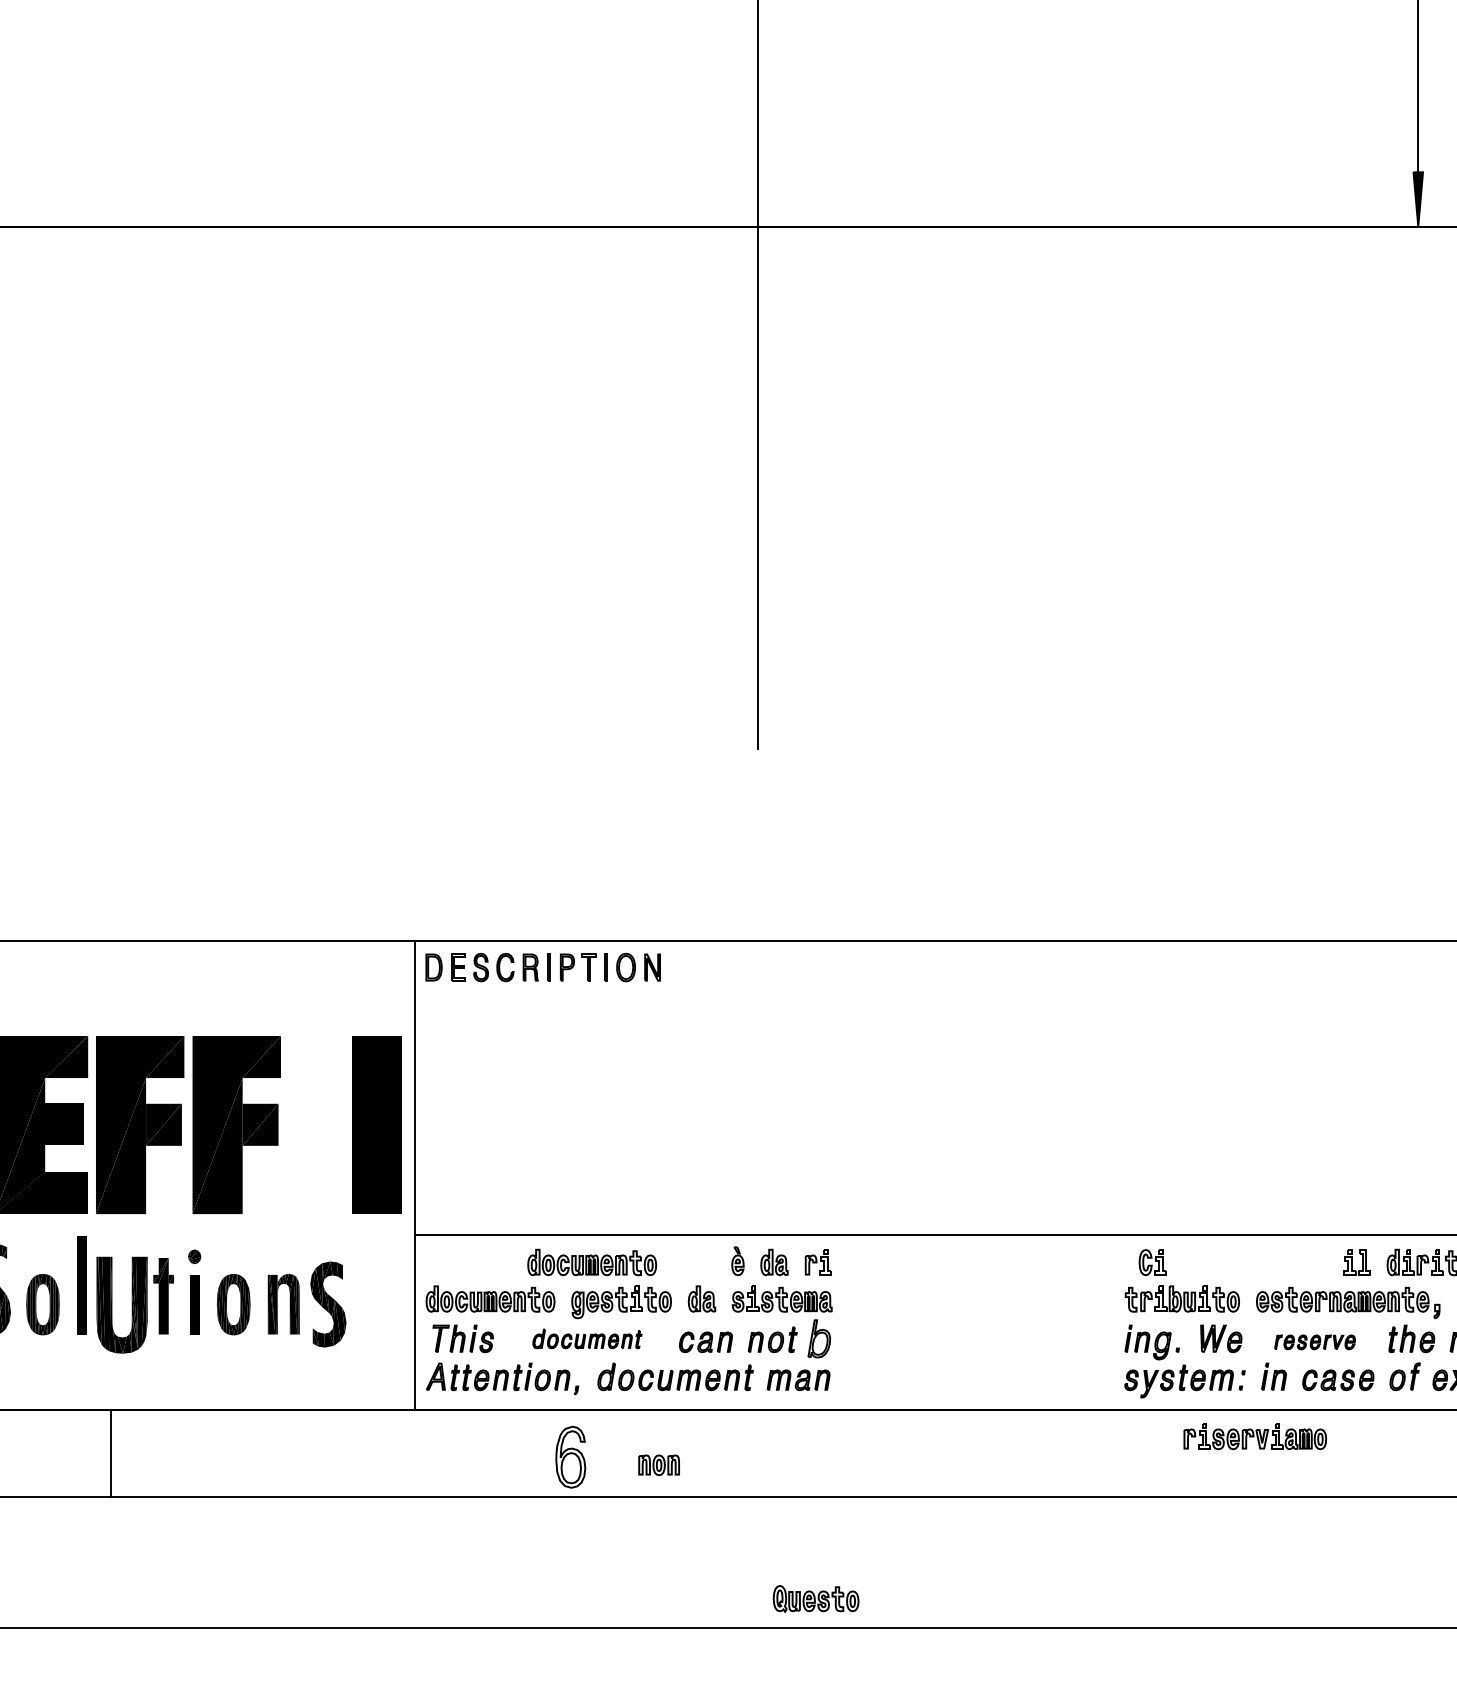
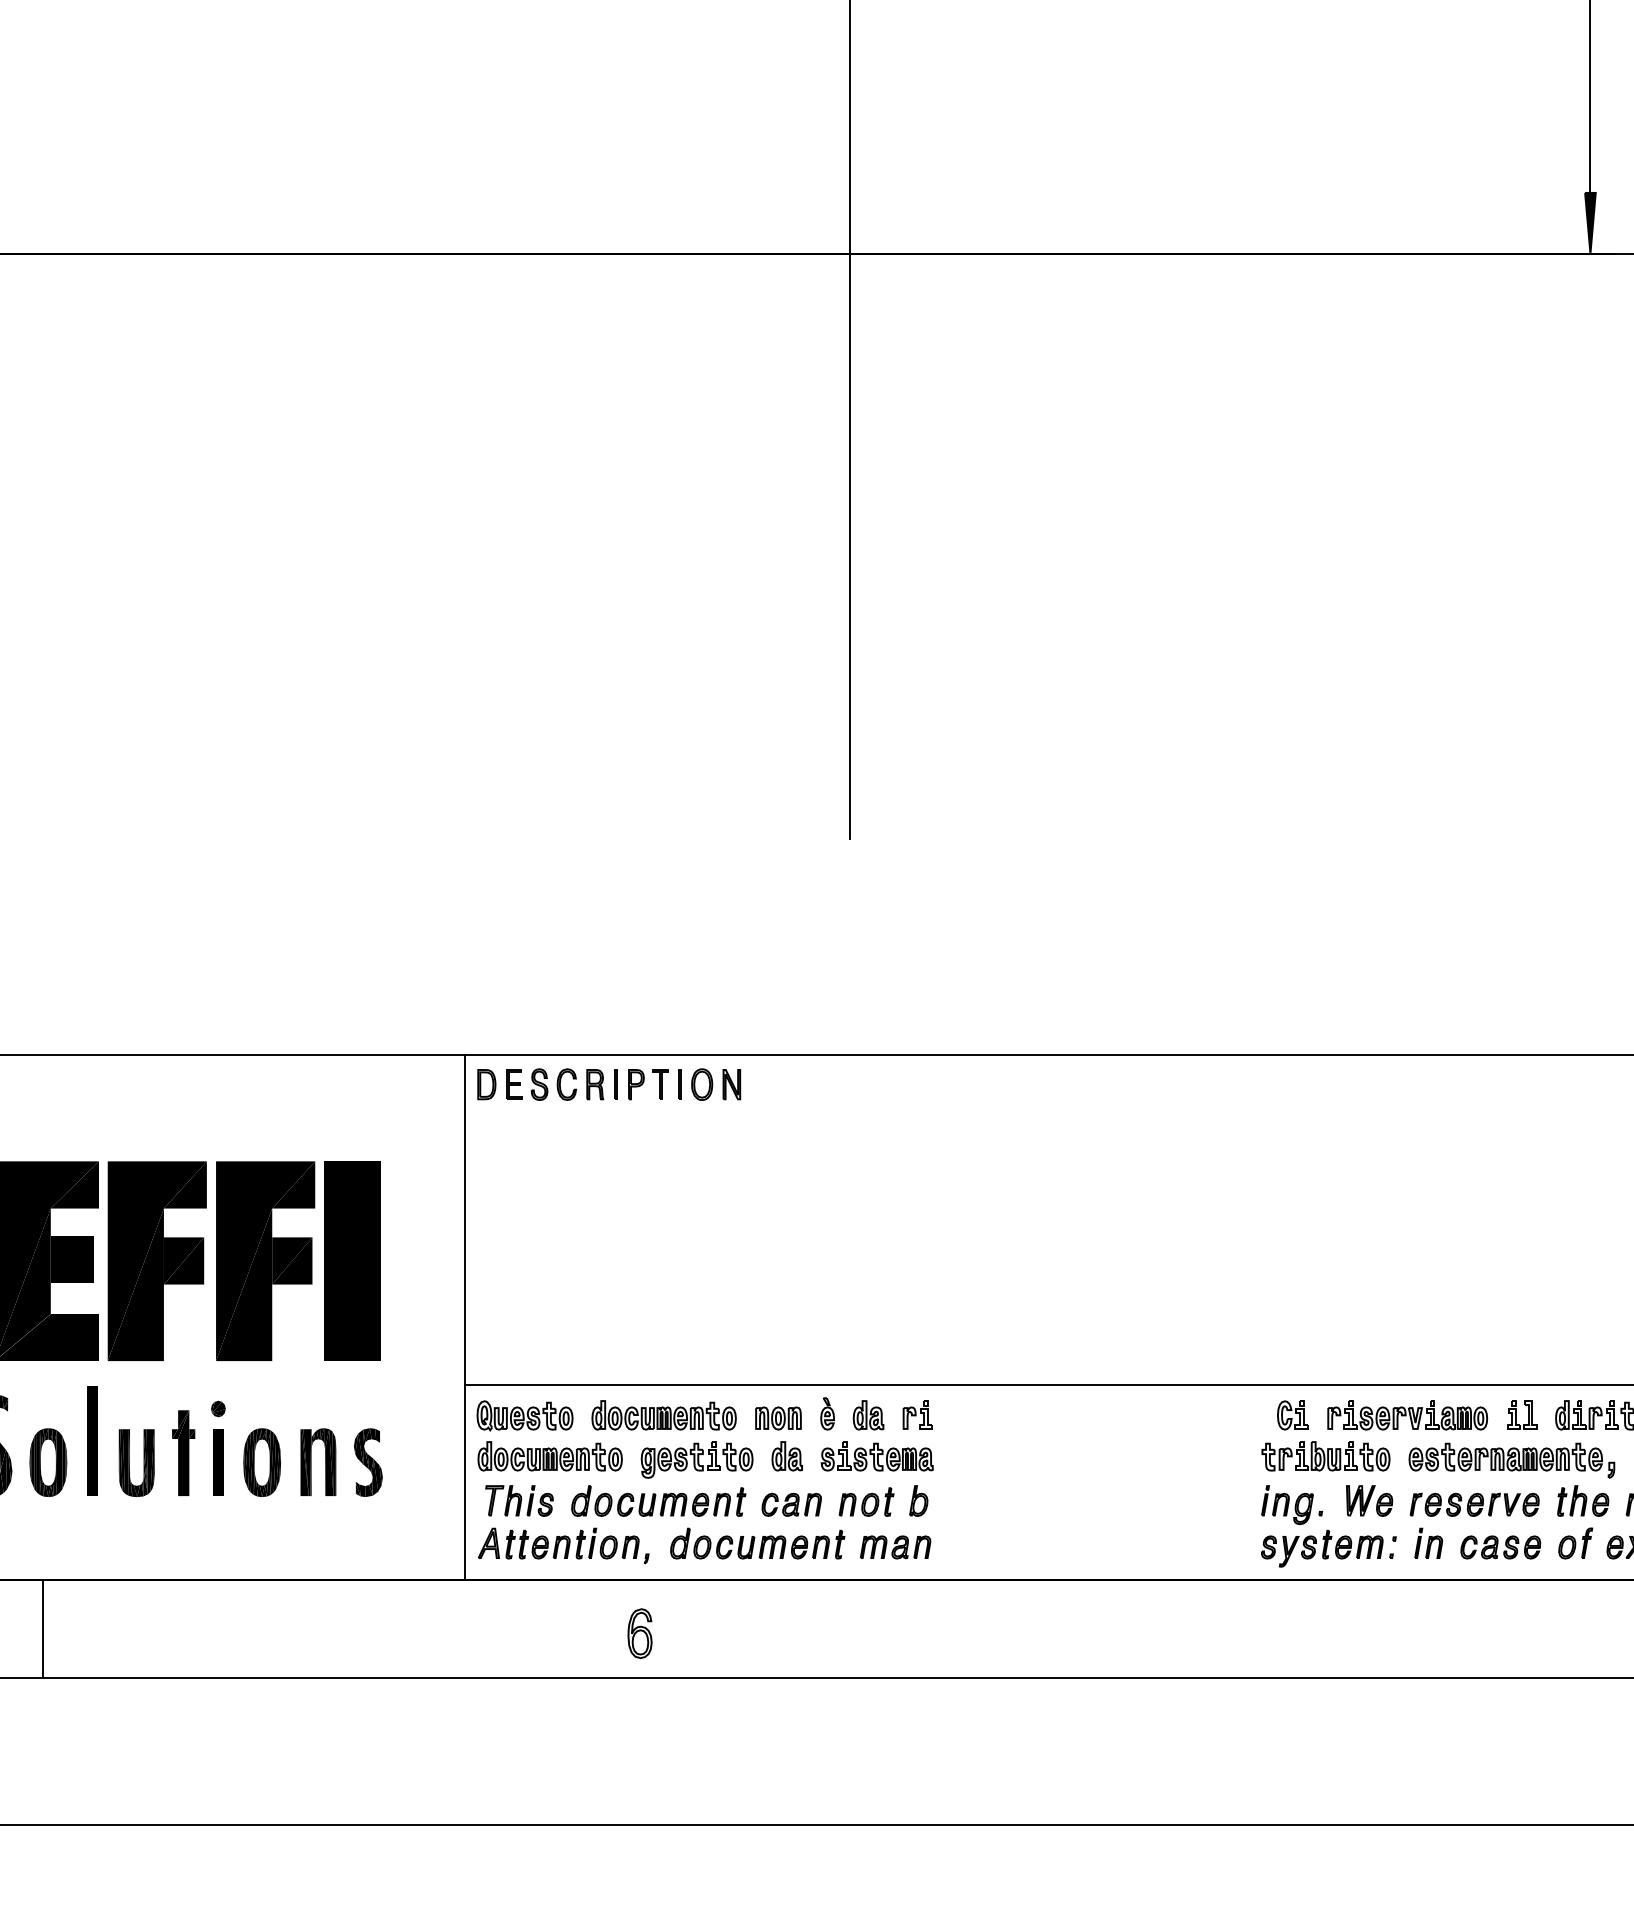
part: (376, 1124) -> (351, 1260), moved
part: (121, 1304) -> (136, 1462), size x0.62
part: (328, 1304) -> (368, 1462), size x0.71
part: (587, 1338) -> (658, 1500), size x1.43
part: (818, 1338) -> (917, 1500), size x0.71
part: (1314, 1342) -> (1474, 1505), size x1.43
part: (1255, 1436) -> (1407, 1415), moved
line: (111, 1452) -> (43, 1628), moved
part: (570, 1456) -> (639, 1632), size x0.71
part: (658, 1465) -> (777, 1418), moved
part: (815, 1599) -> (524, 1416), moved

